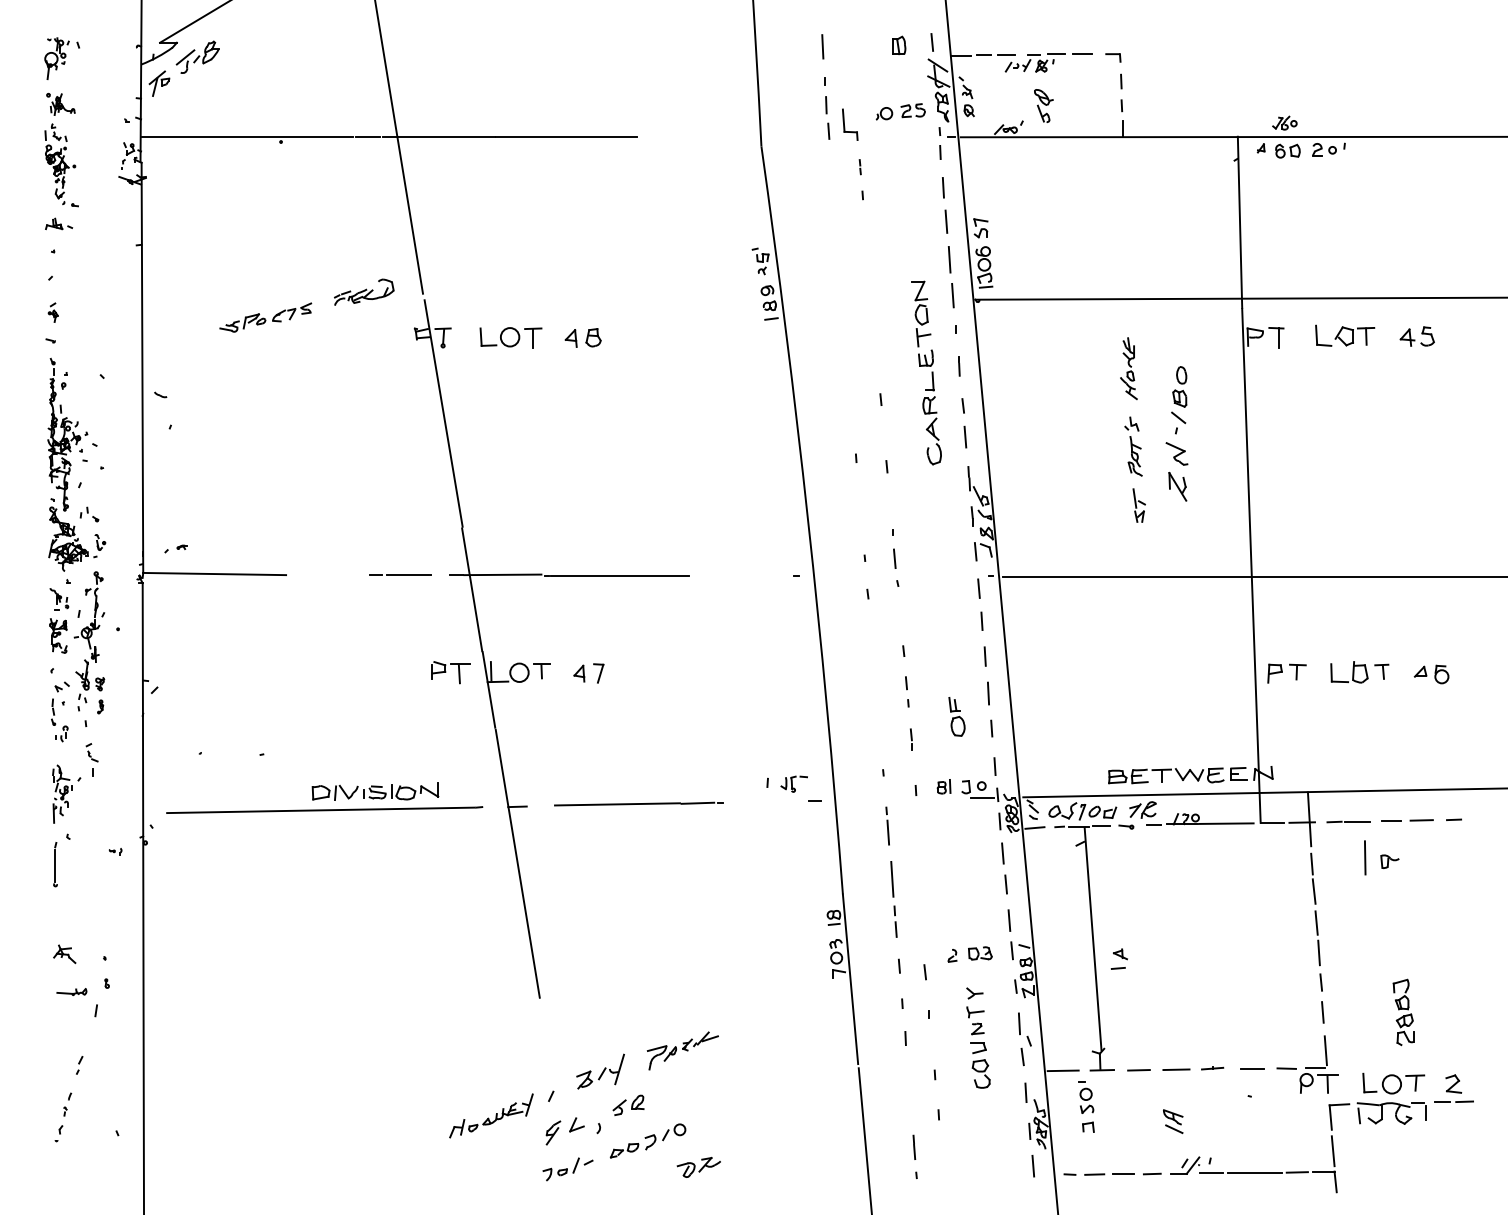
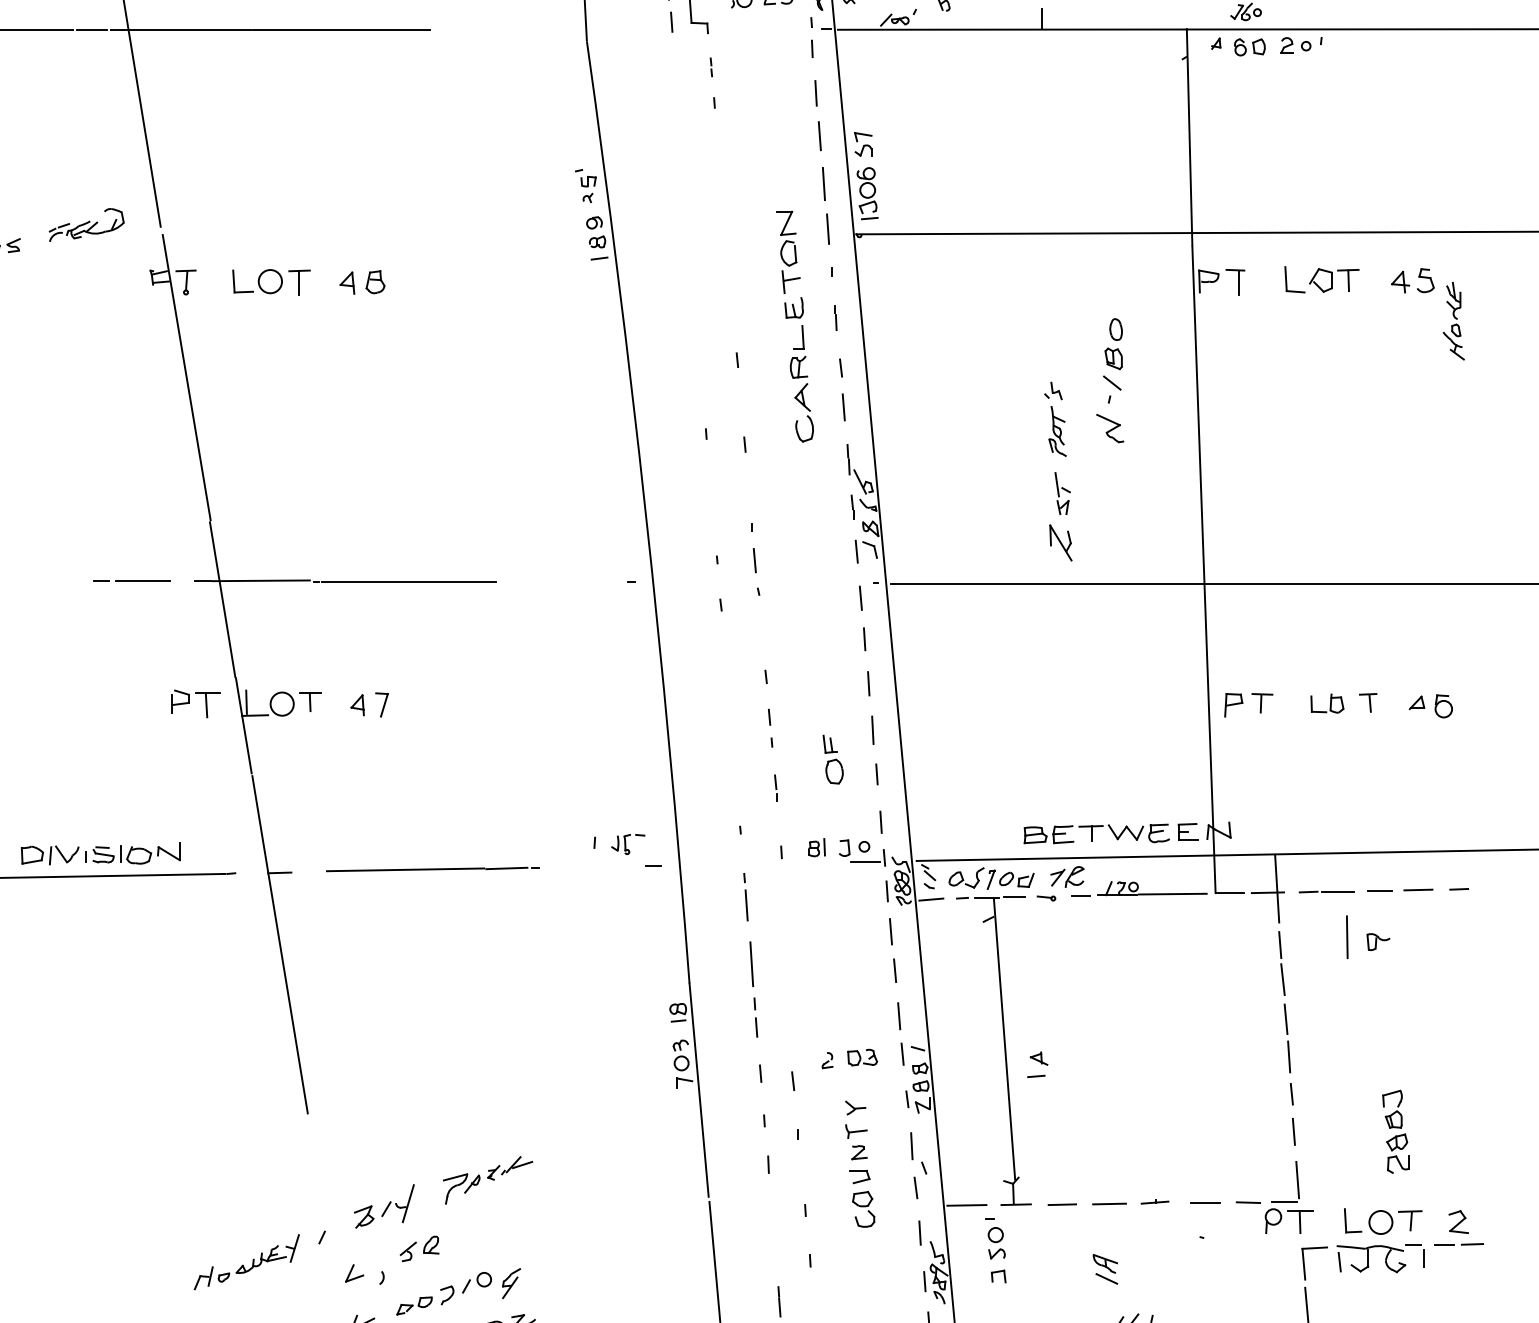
part: (1128, 368) -> (1453, 320), moved
part: (1177, 486) -> (1060, 542), moved
part: (1349, 672) -> (1327, 703), size x0.7
part: (553, 1132) -> (511, 1283), moved

